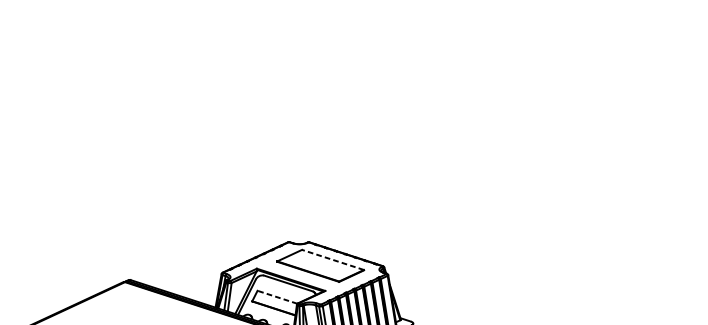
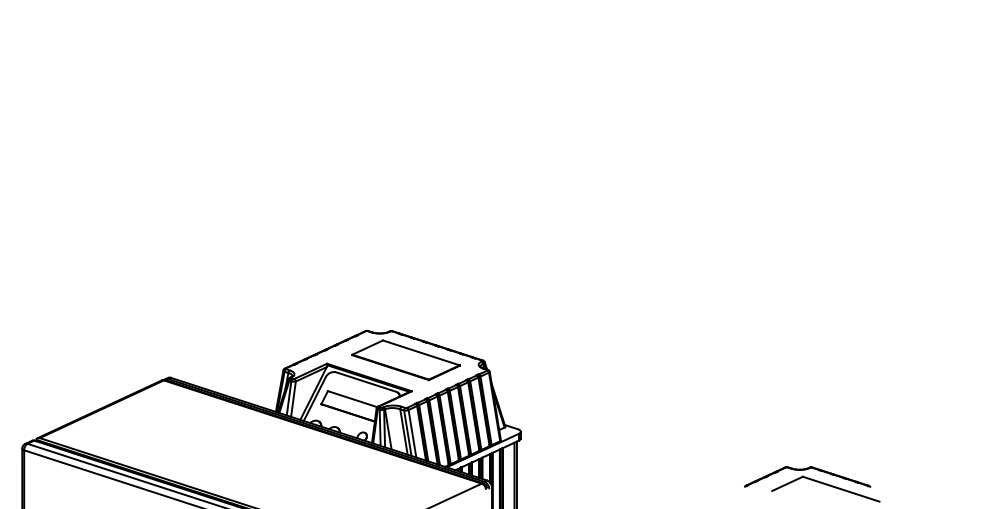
line: (332, 259) -> (420, 352), dashed -> solid
line: (277, 297) -> (352, 399), dashed -> solid

